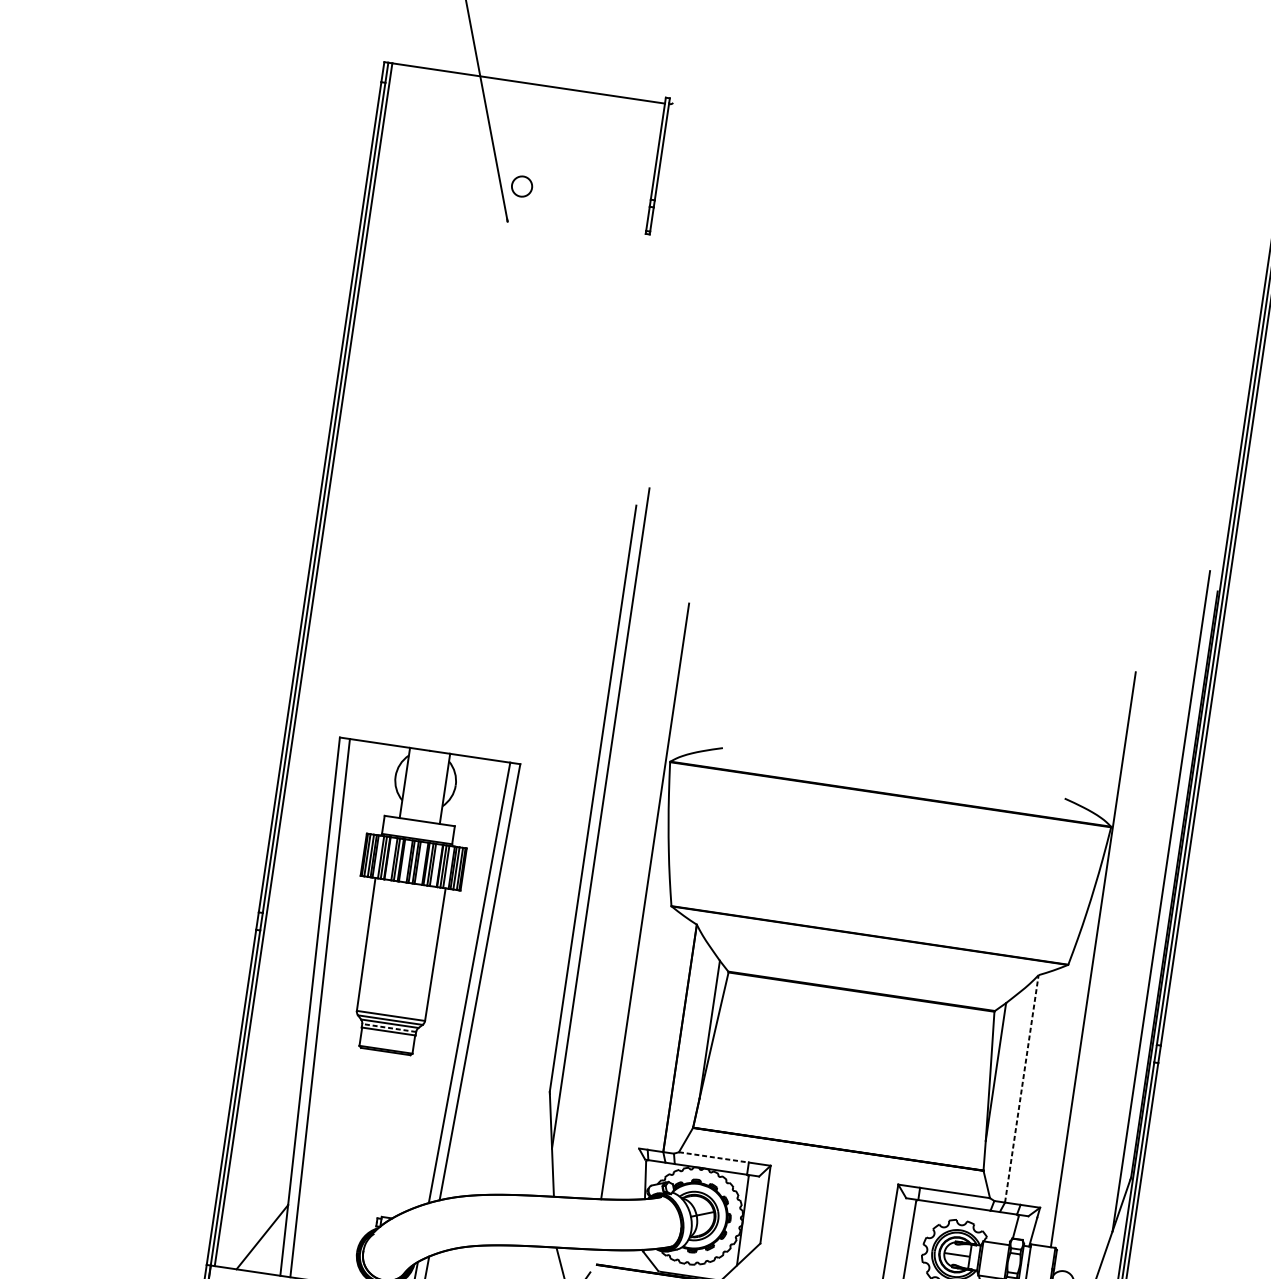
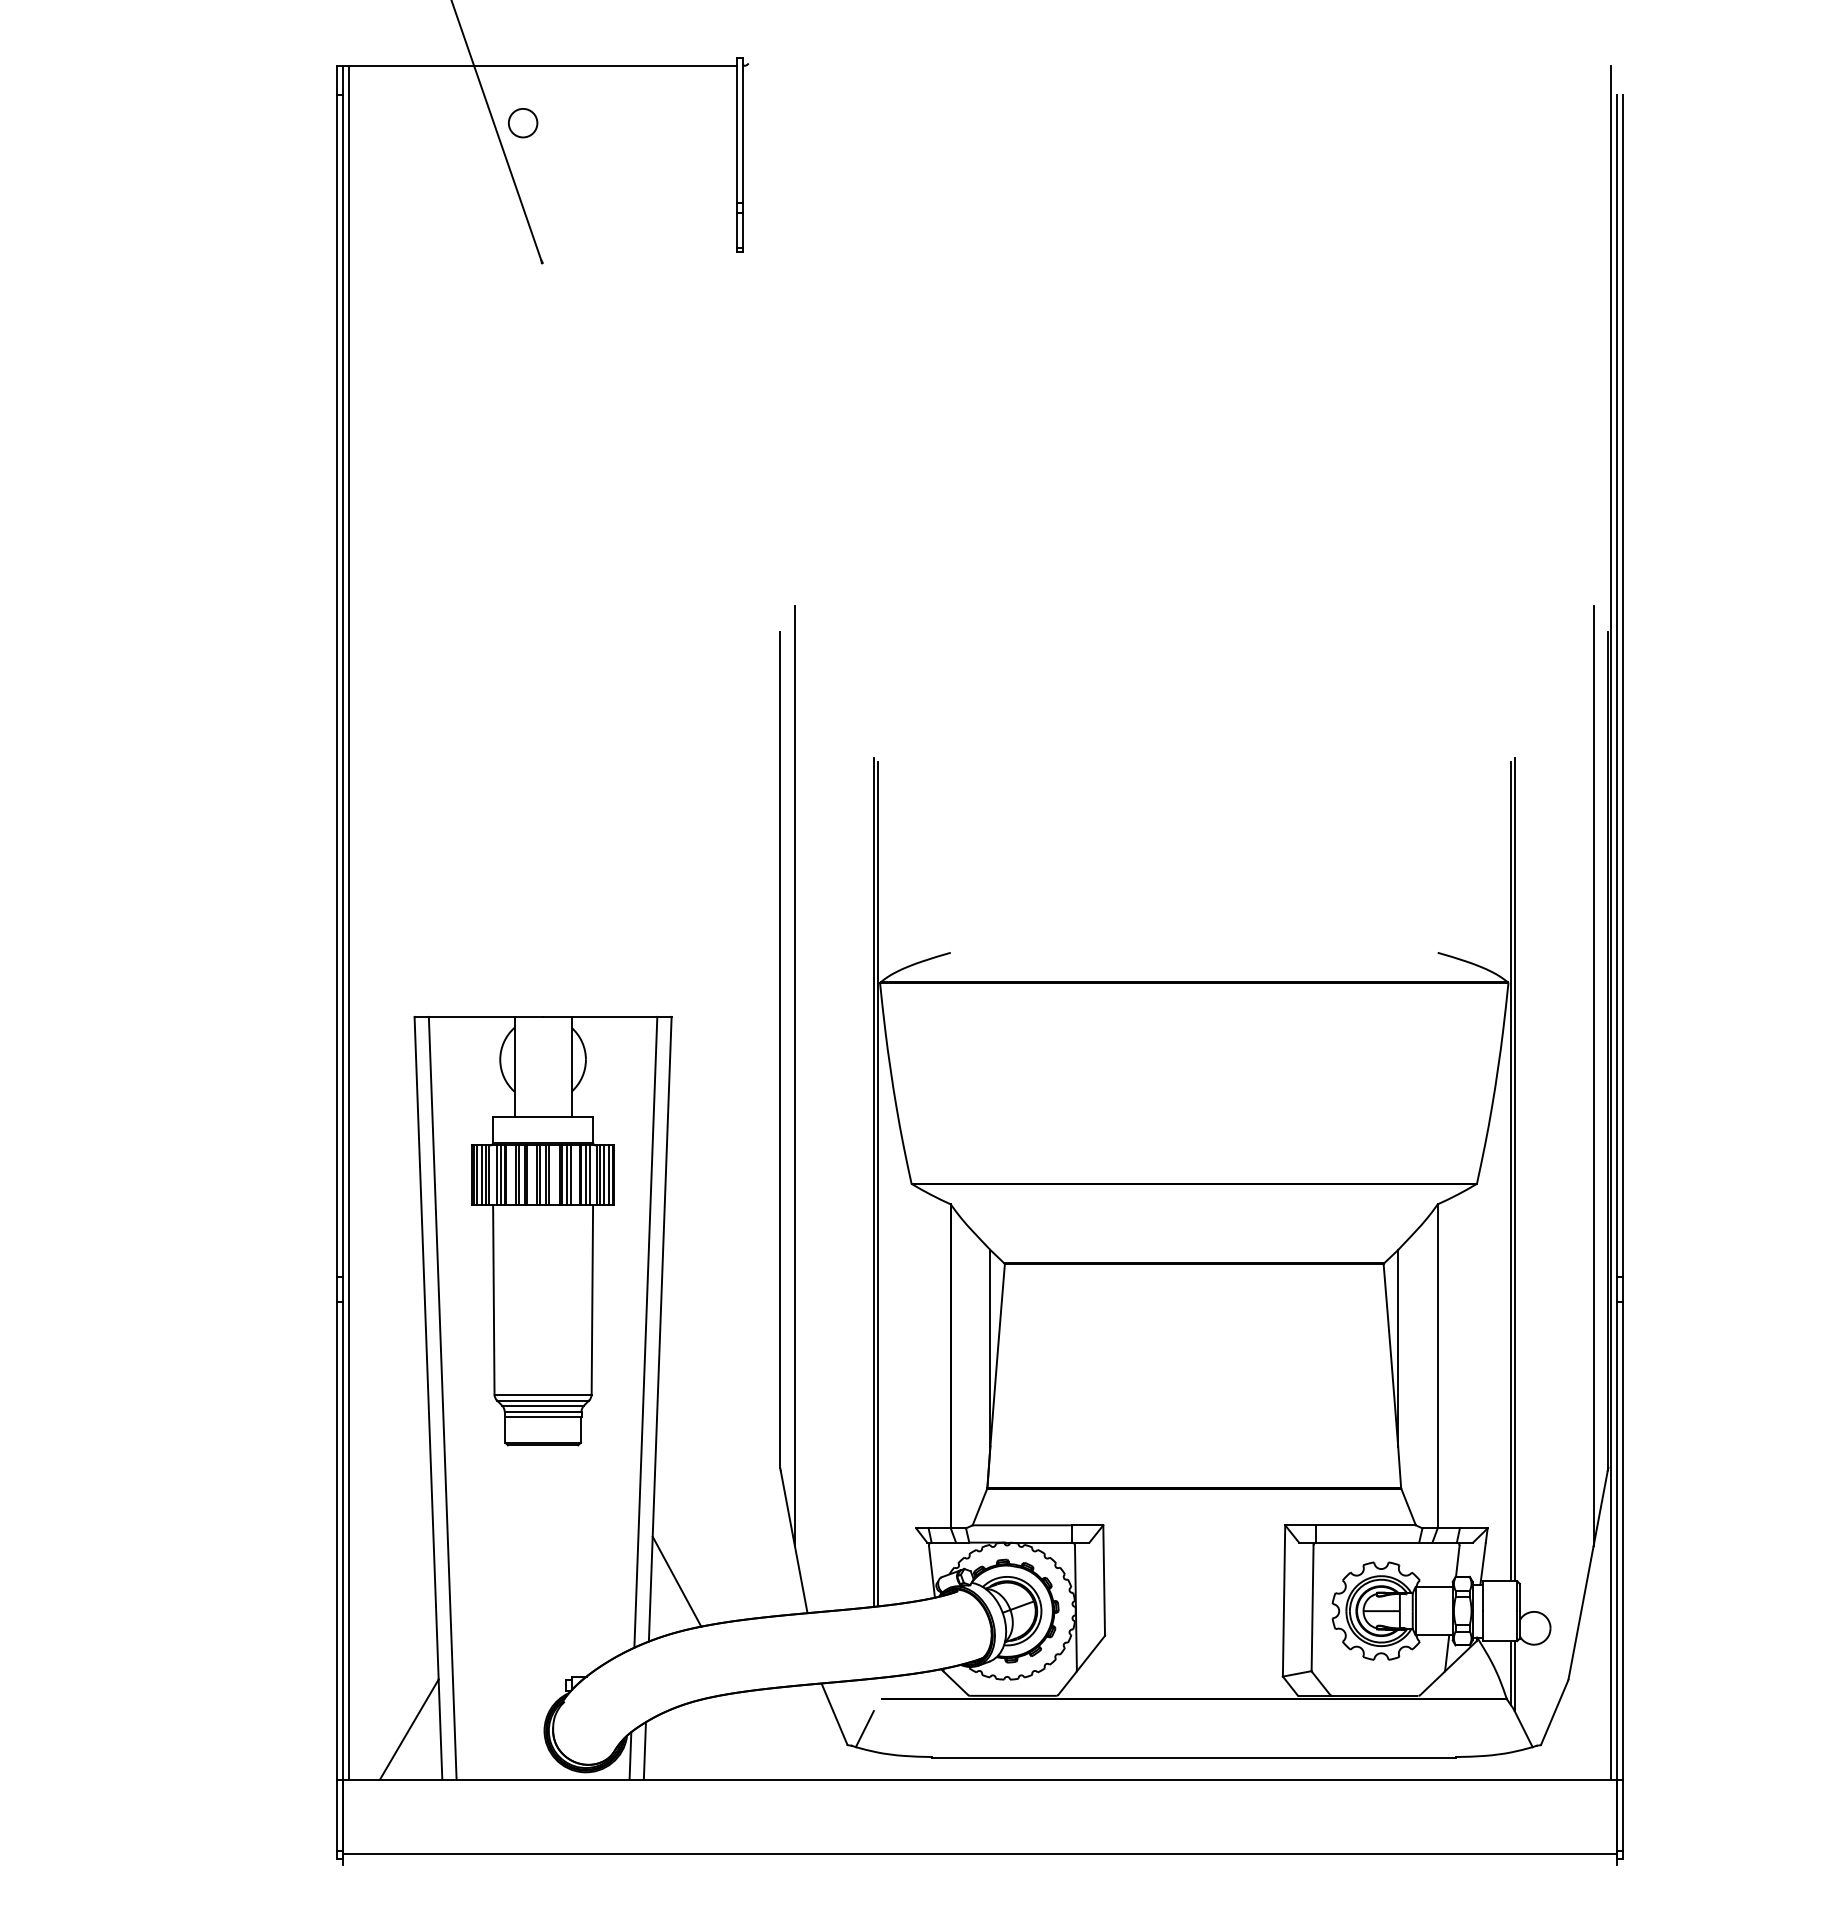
circle: (522, 186) -> (523, 123), moved
line: (647, 903) -> (877, 1184), added
line: (1096, 958) -> (1514, 1169), added
line: (388, 1027) -> (542, 1411), dashed -> solid
line: (1021, 1088) -> (1437, 1366), dashed -> solid
line: (713, 1157) -> (1022, 1525), dashed -> solid
line: (465, 1160) -> (676, 1581), added

